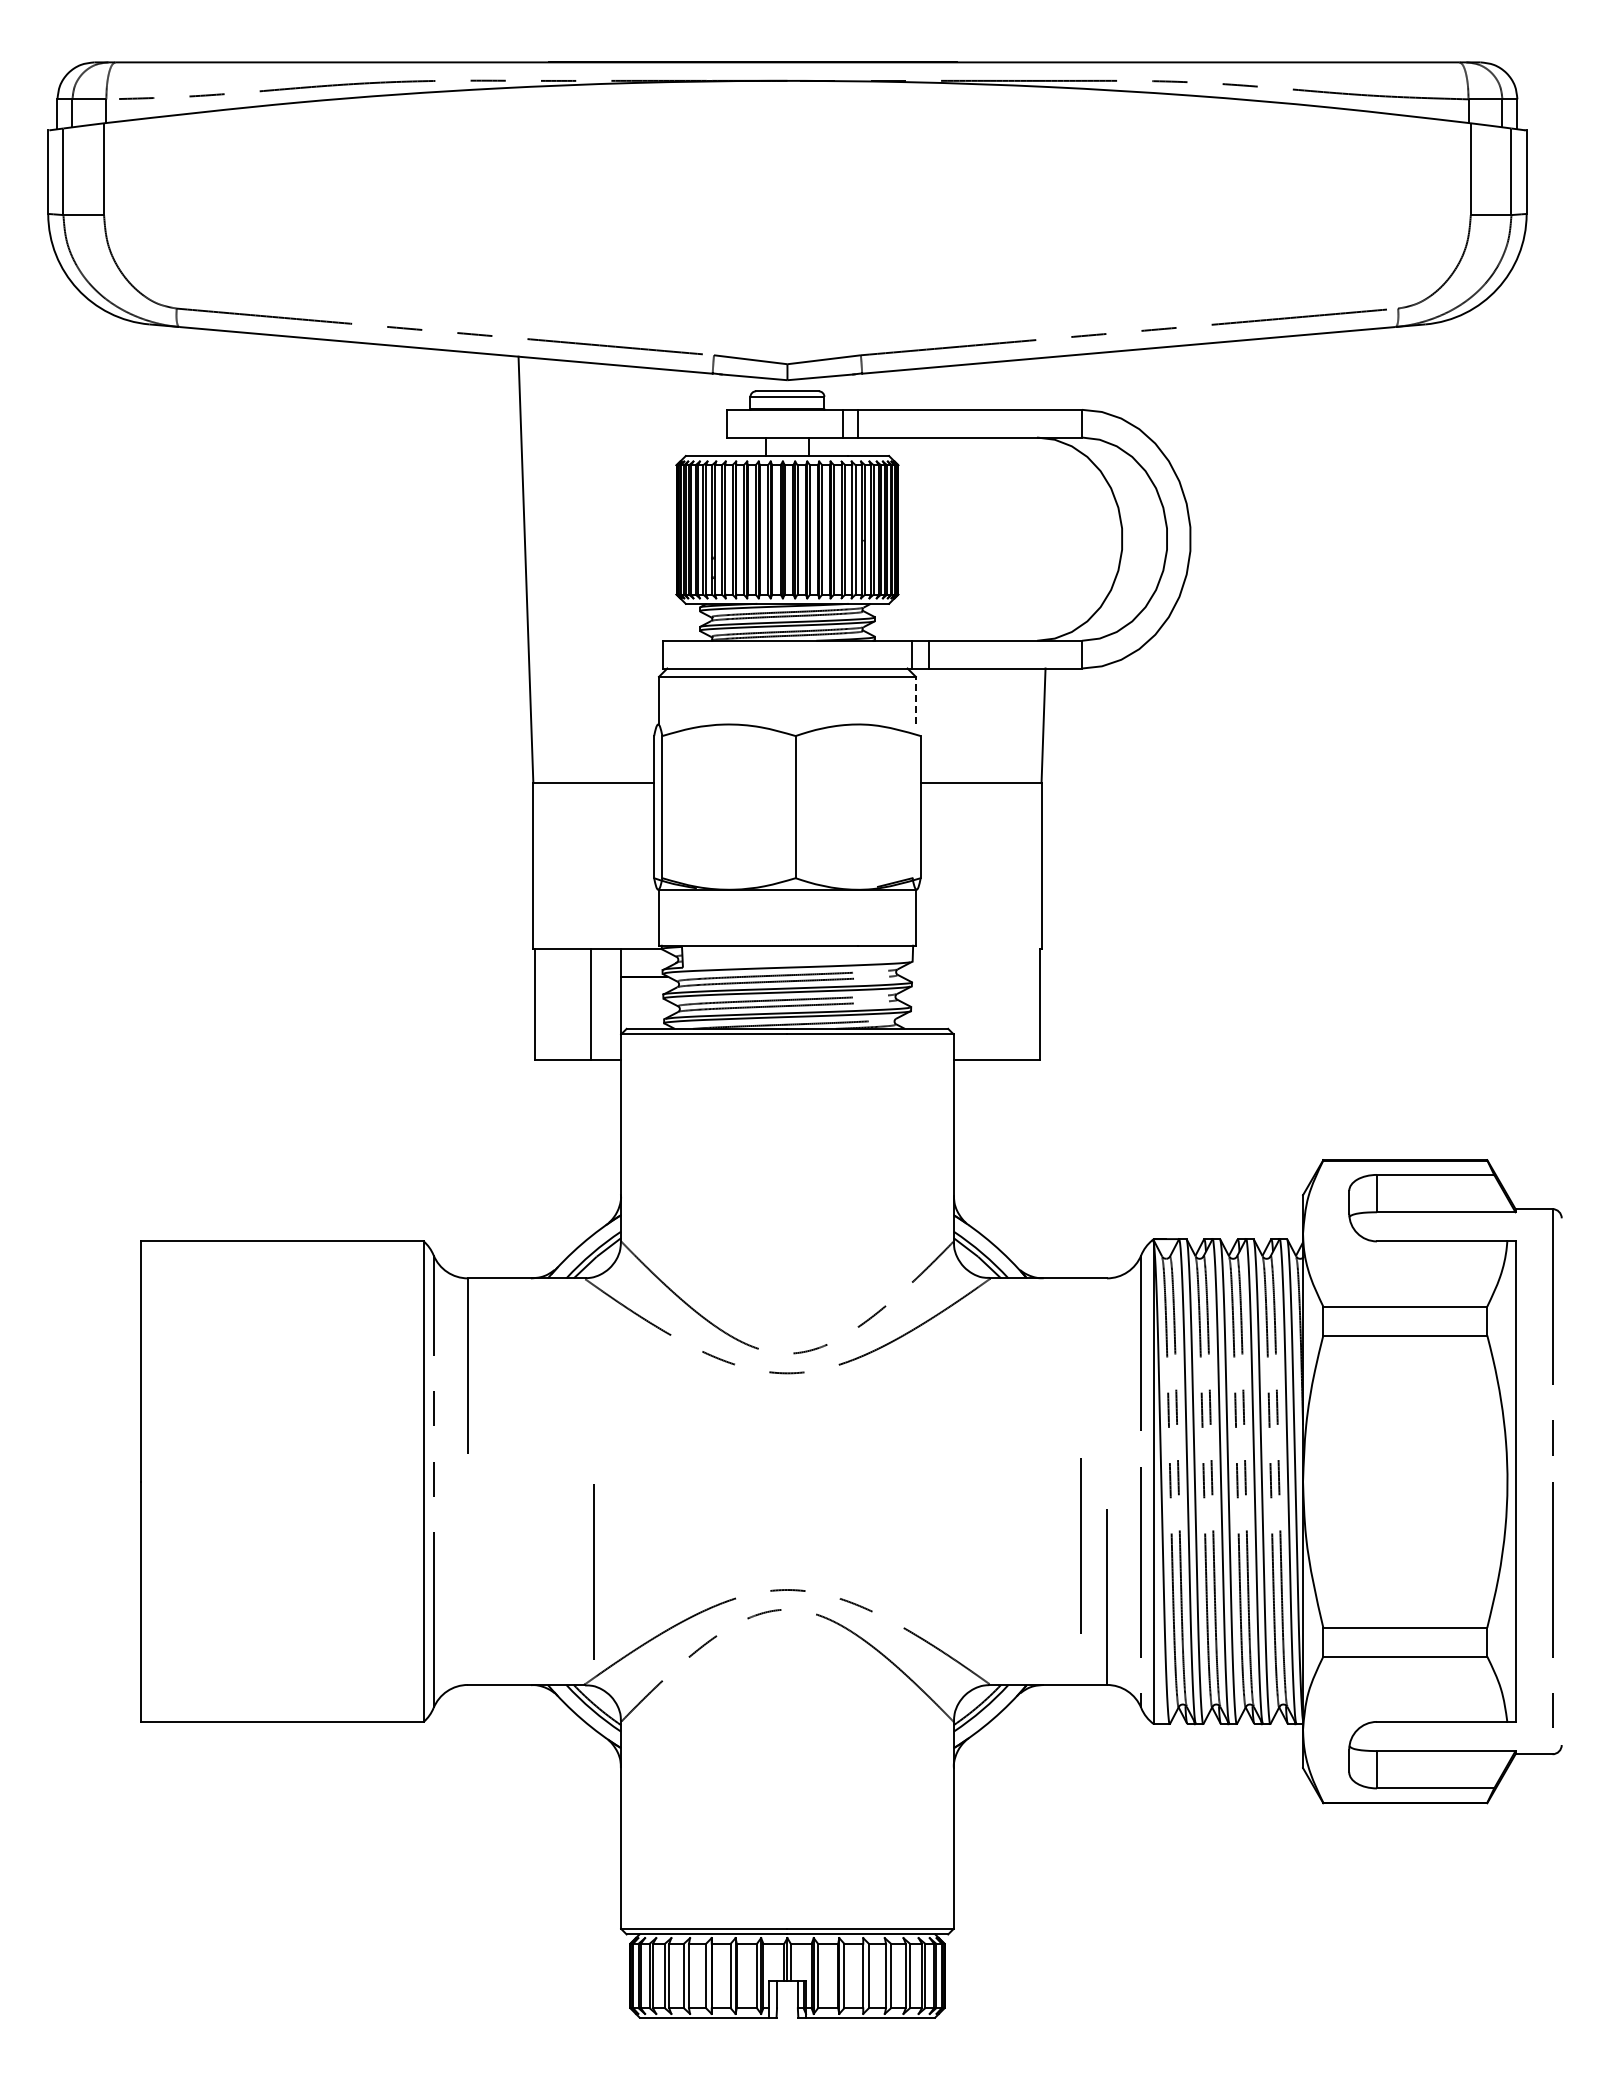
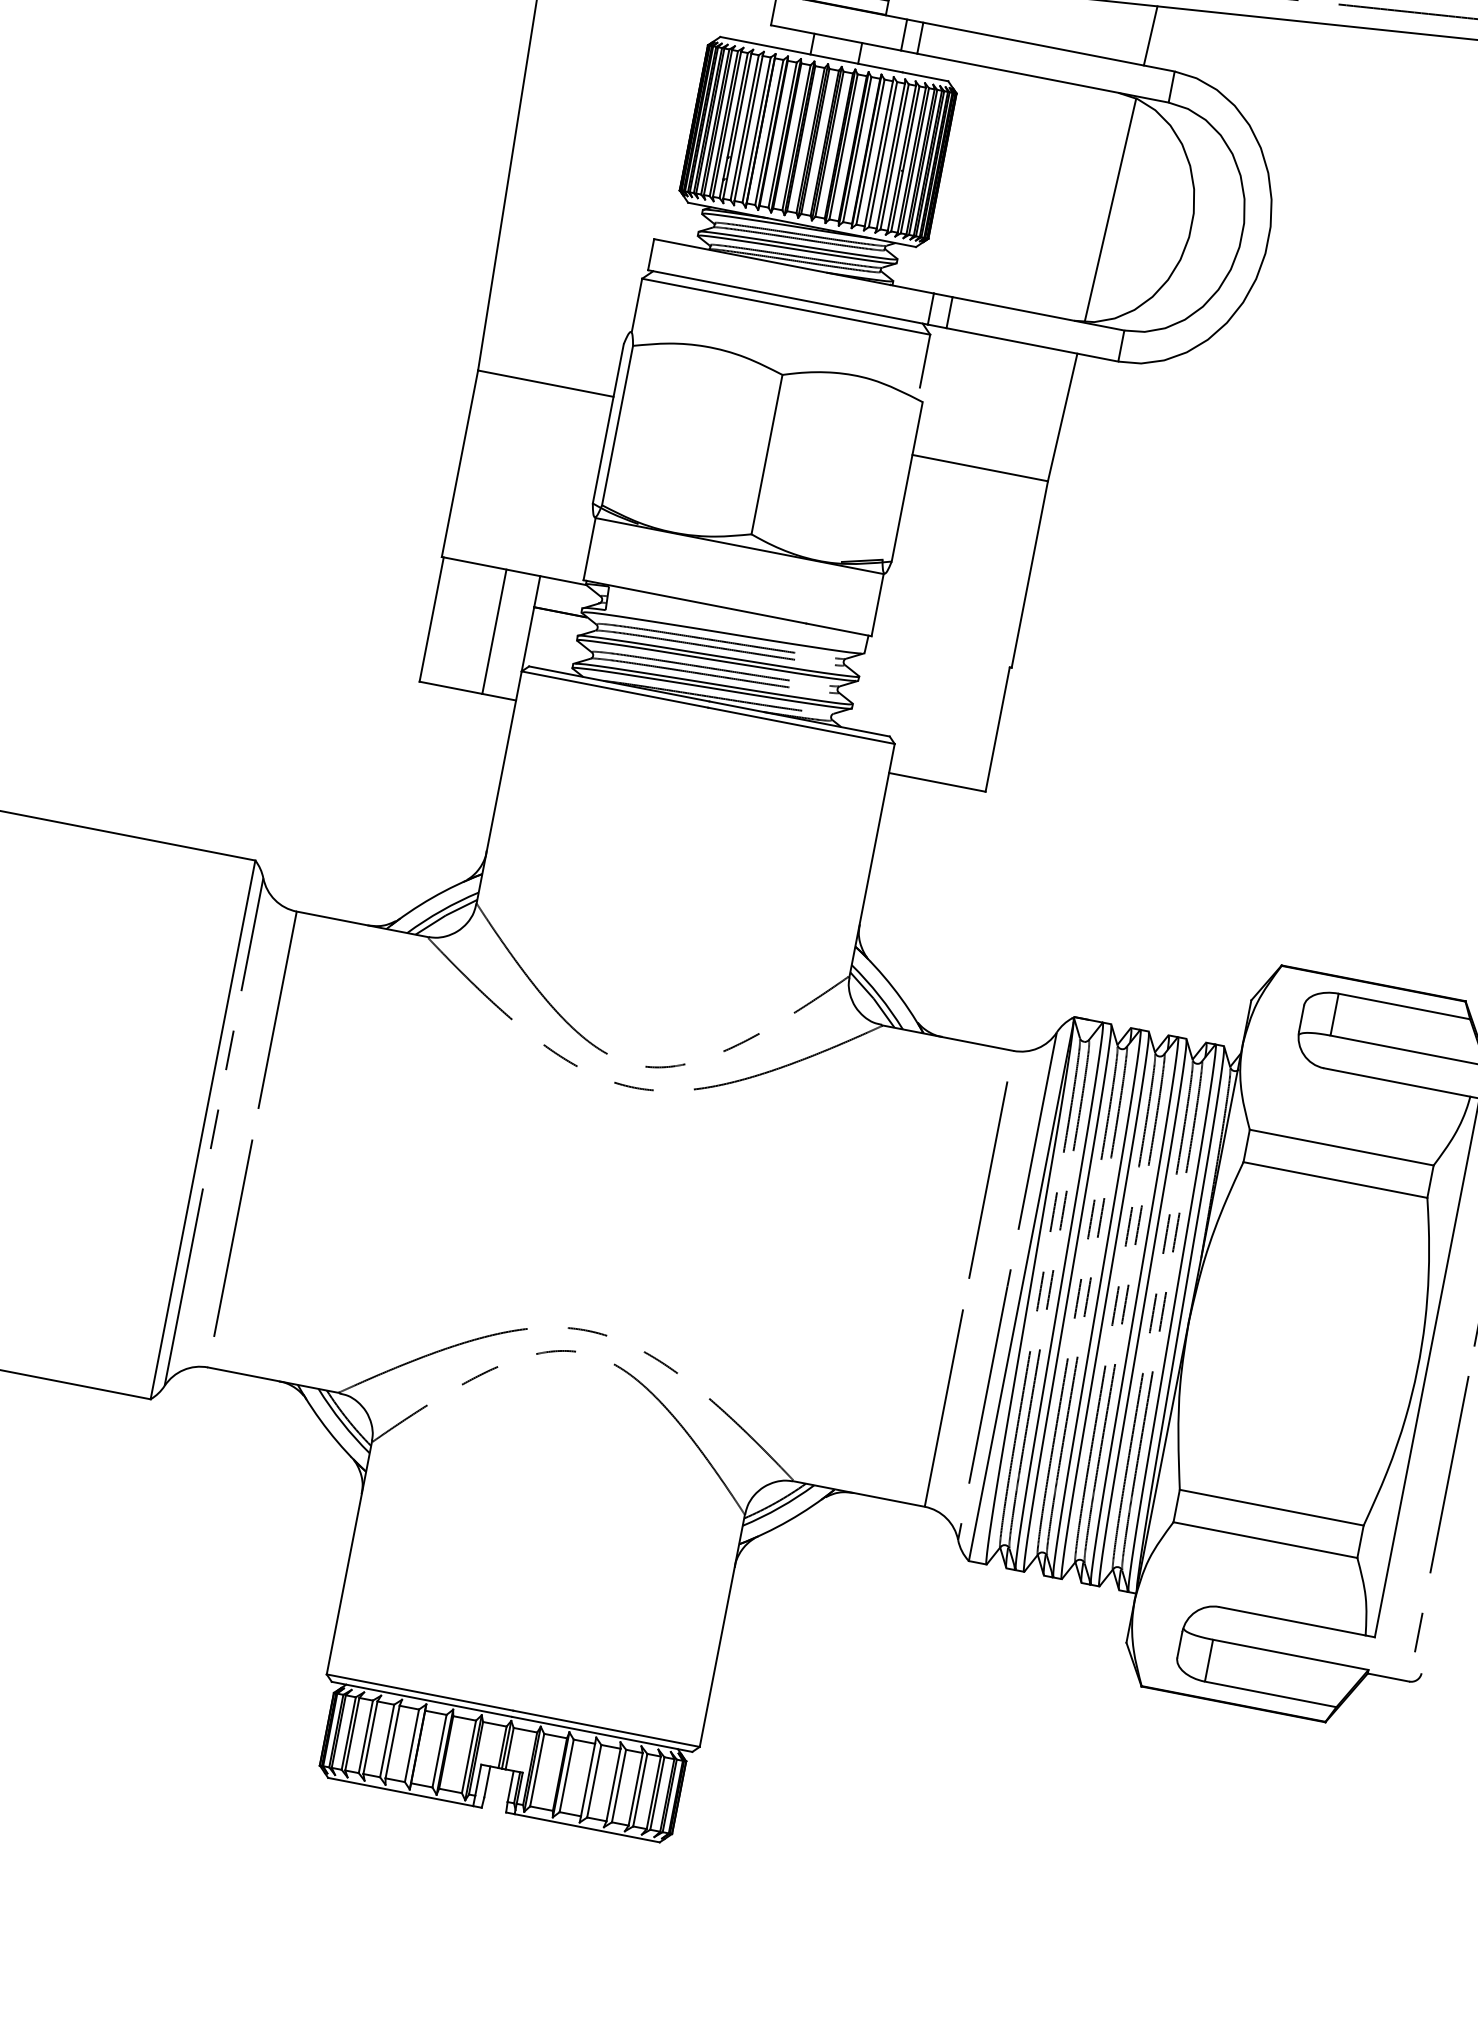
line: (1055, 382) -> (1150, 35), added
line: (1049, 539) -> (1109, 209), added
line: (915, 700) -> (924, 361), dashed -> solid
line: (1080, 1545) -> (987, 1179), moved
line: (593, 1571) -> (232, 1237), moved

